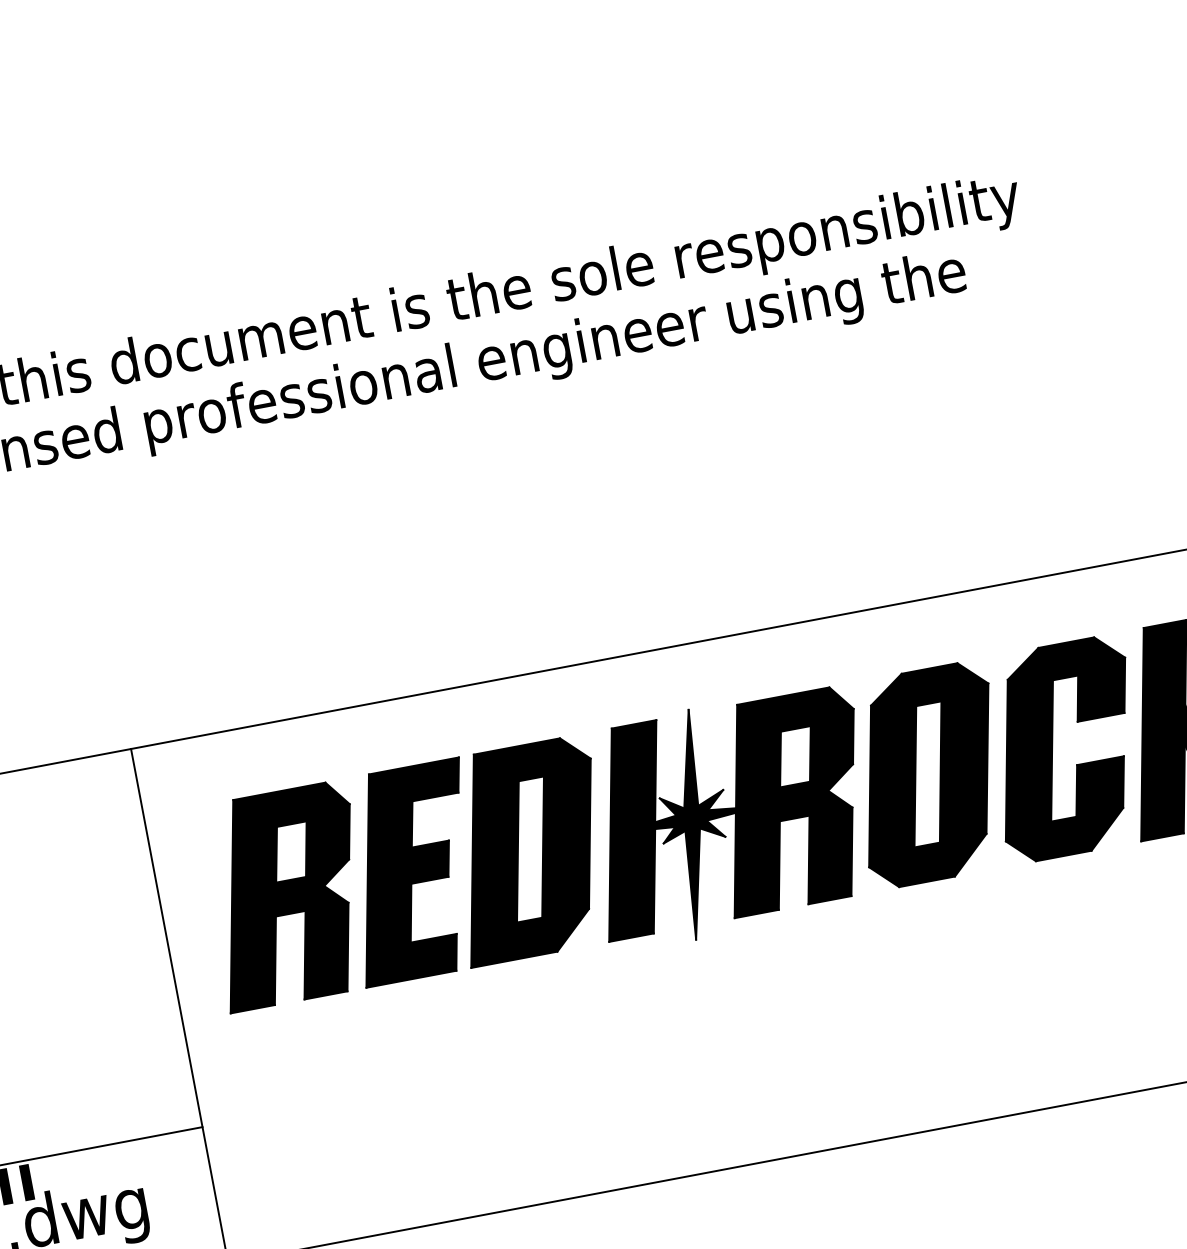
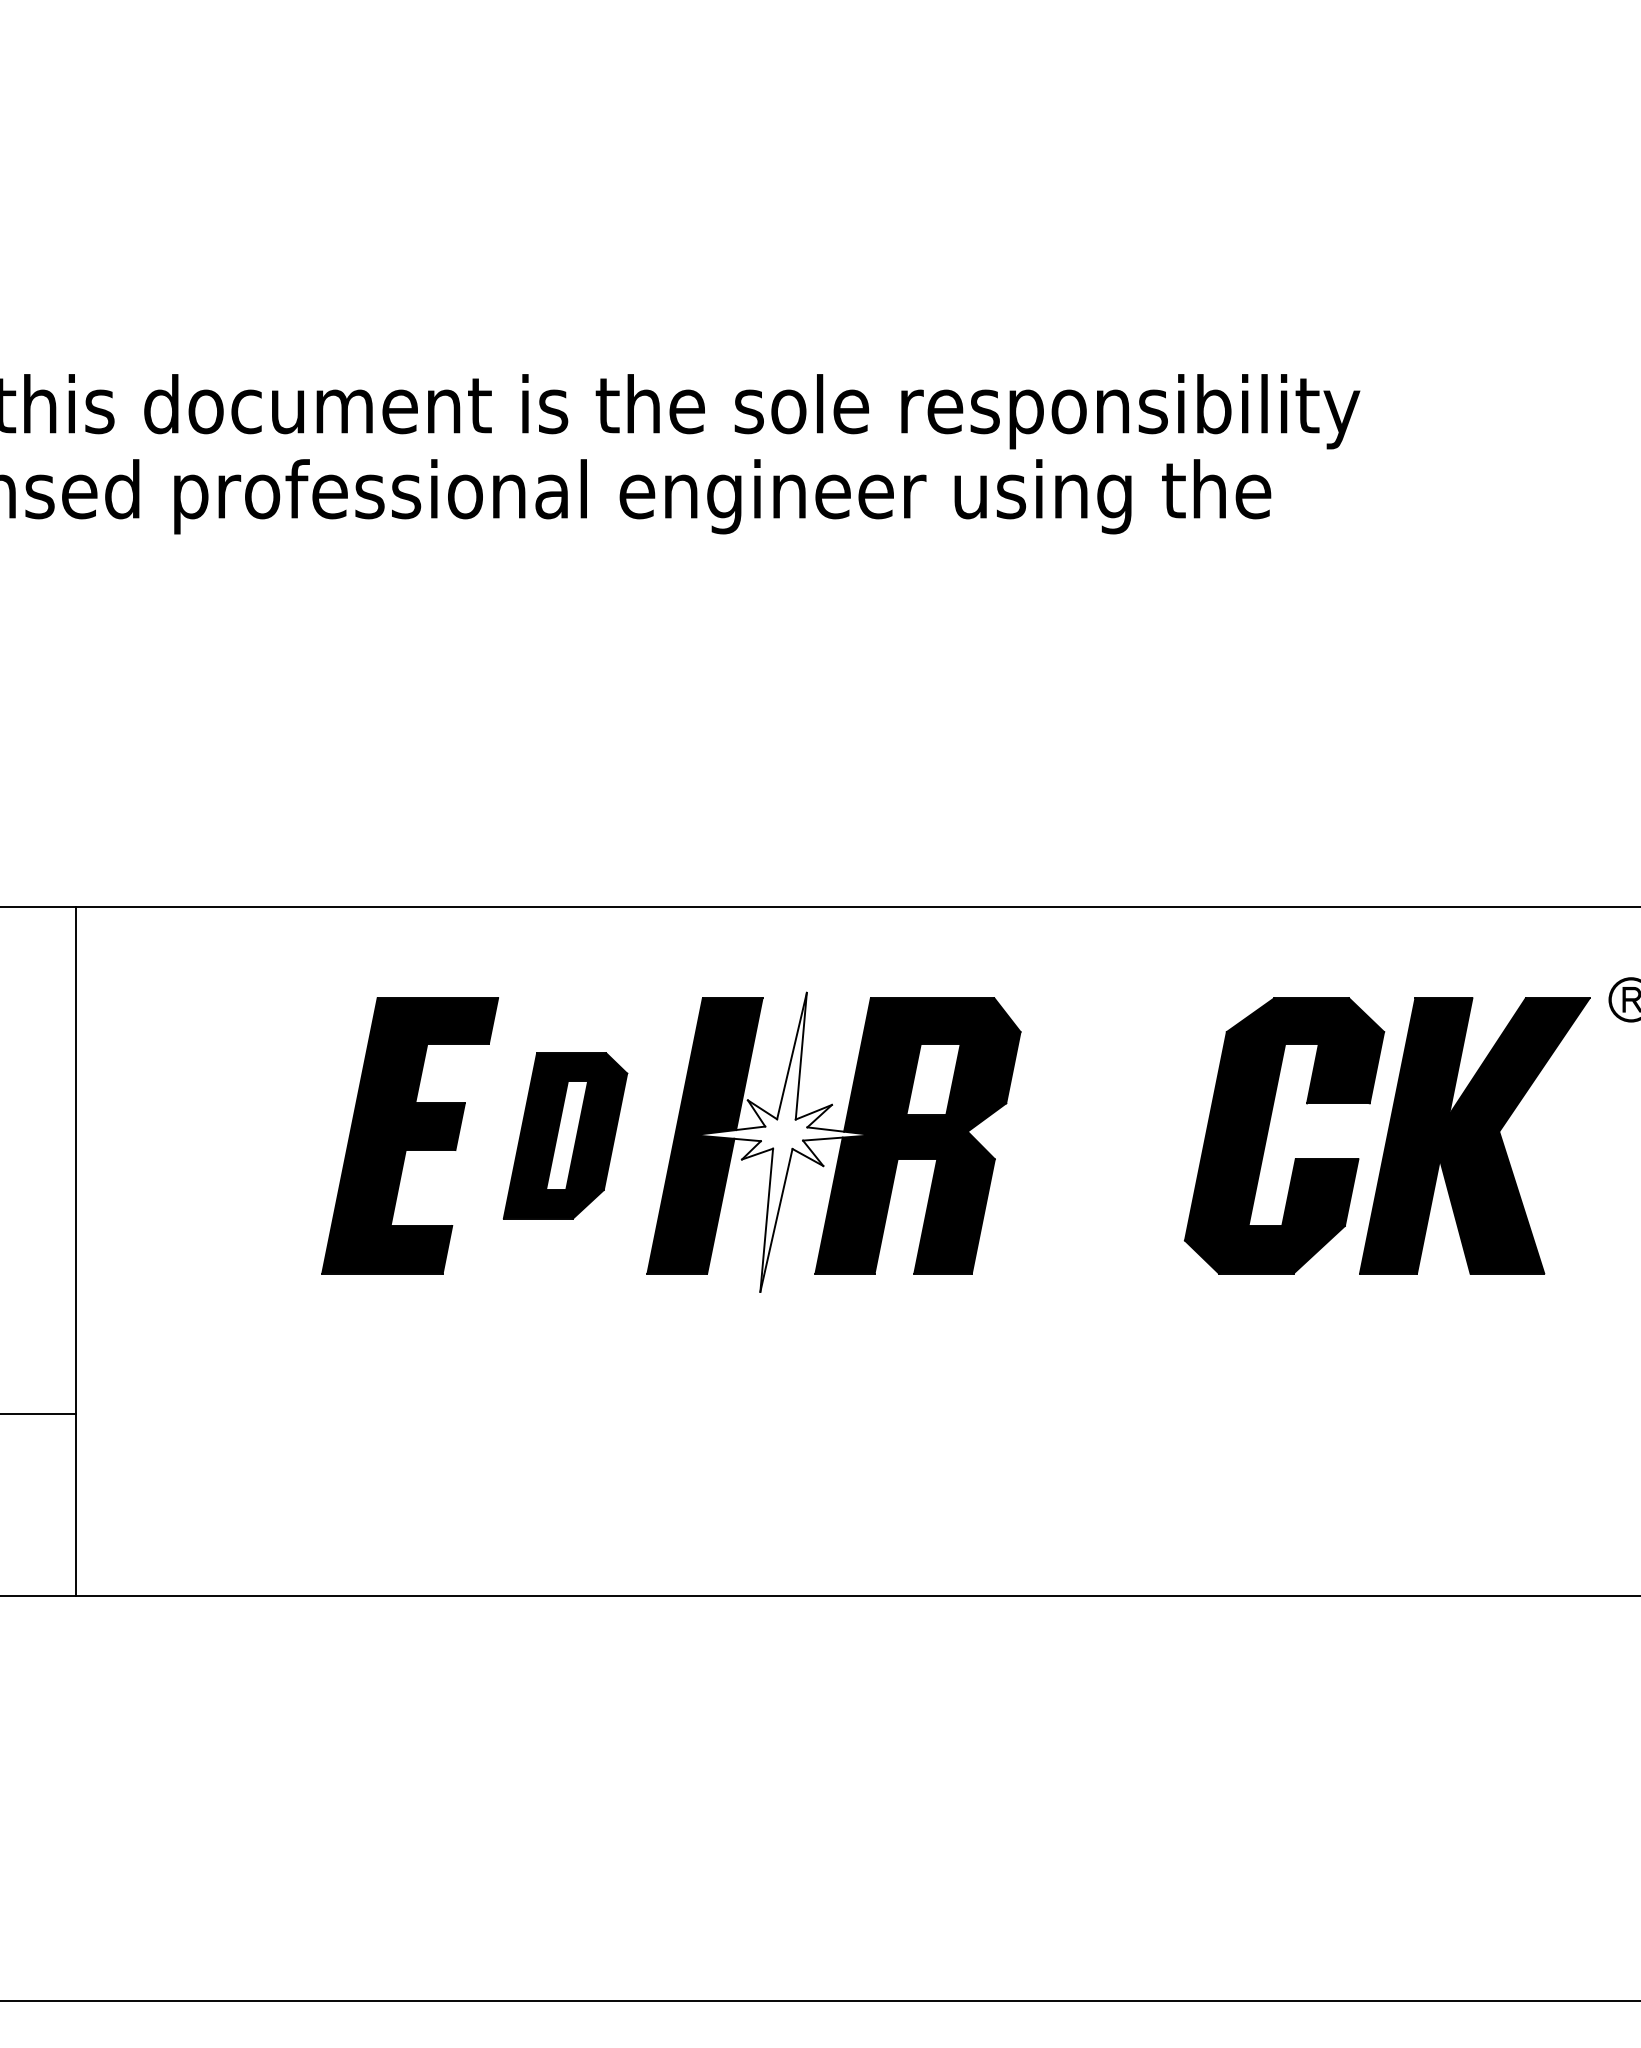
part: (928, 774) -> (1100, 1135), removed
fill: (692, 824) -> (783, 1141), removed
part: (528, 850) -> (565, 1135), size x0.6
part: (287, 895) -> (242, 1135), removed

